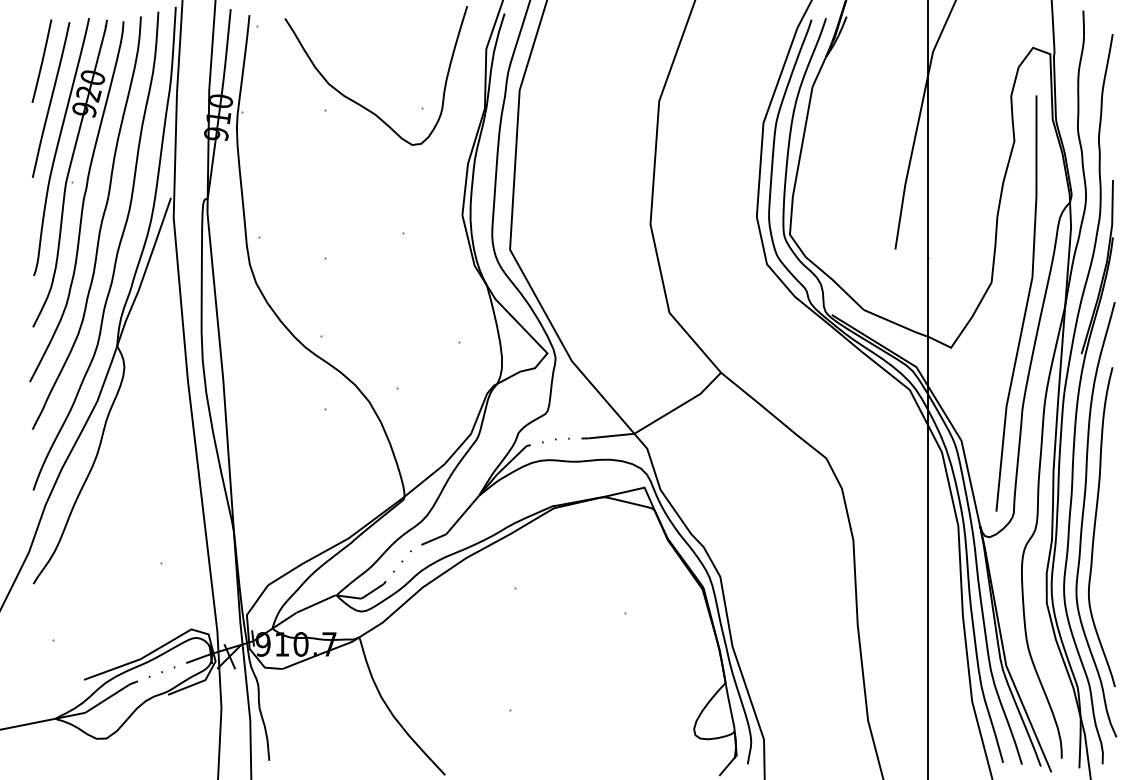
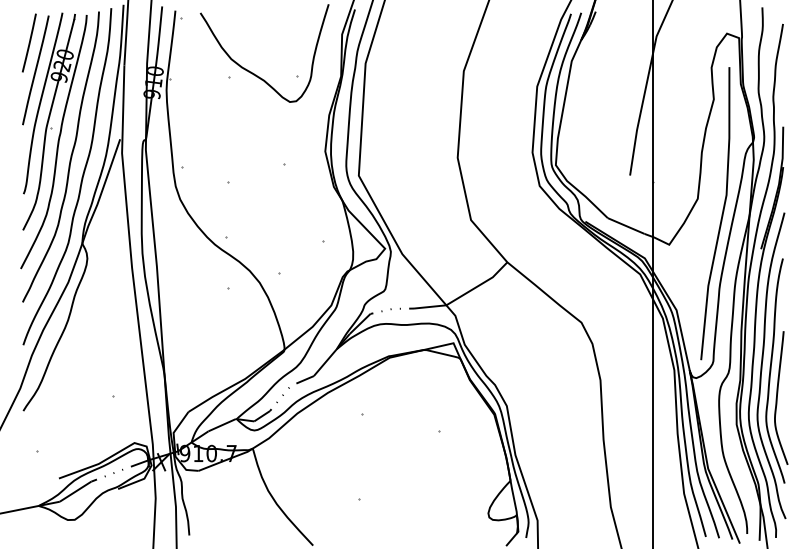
curve: (1104, 565) -> (777, 398), added

